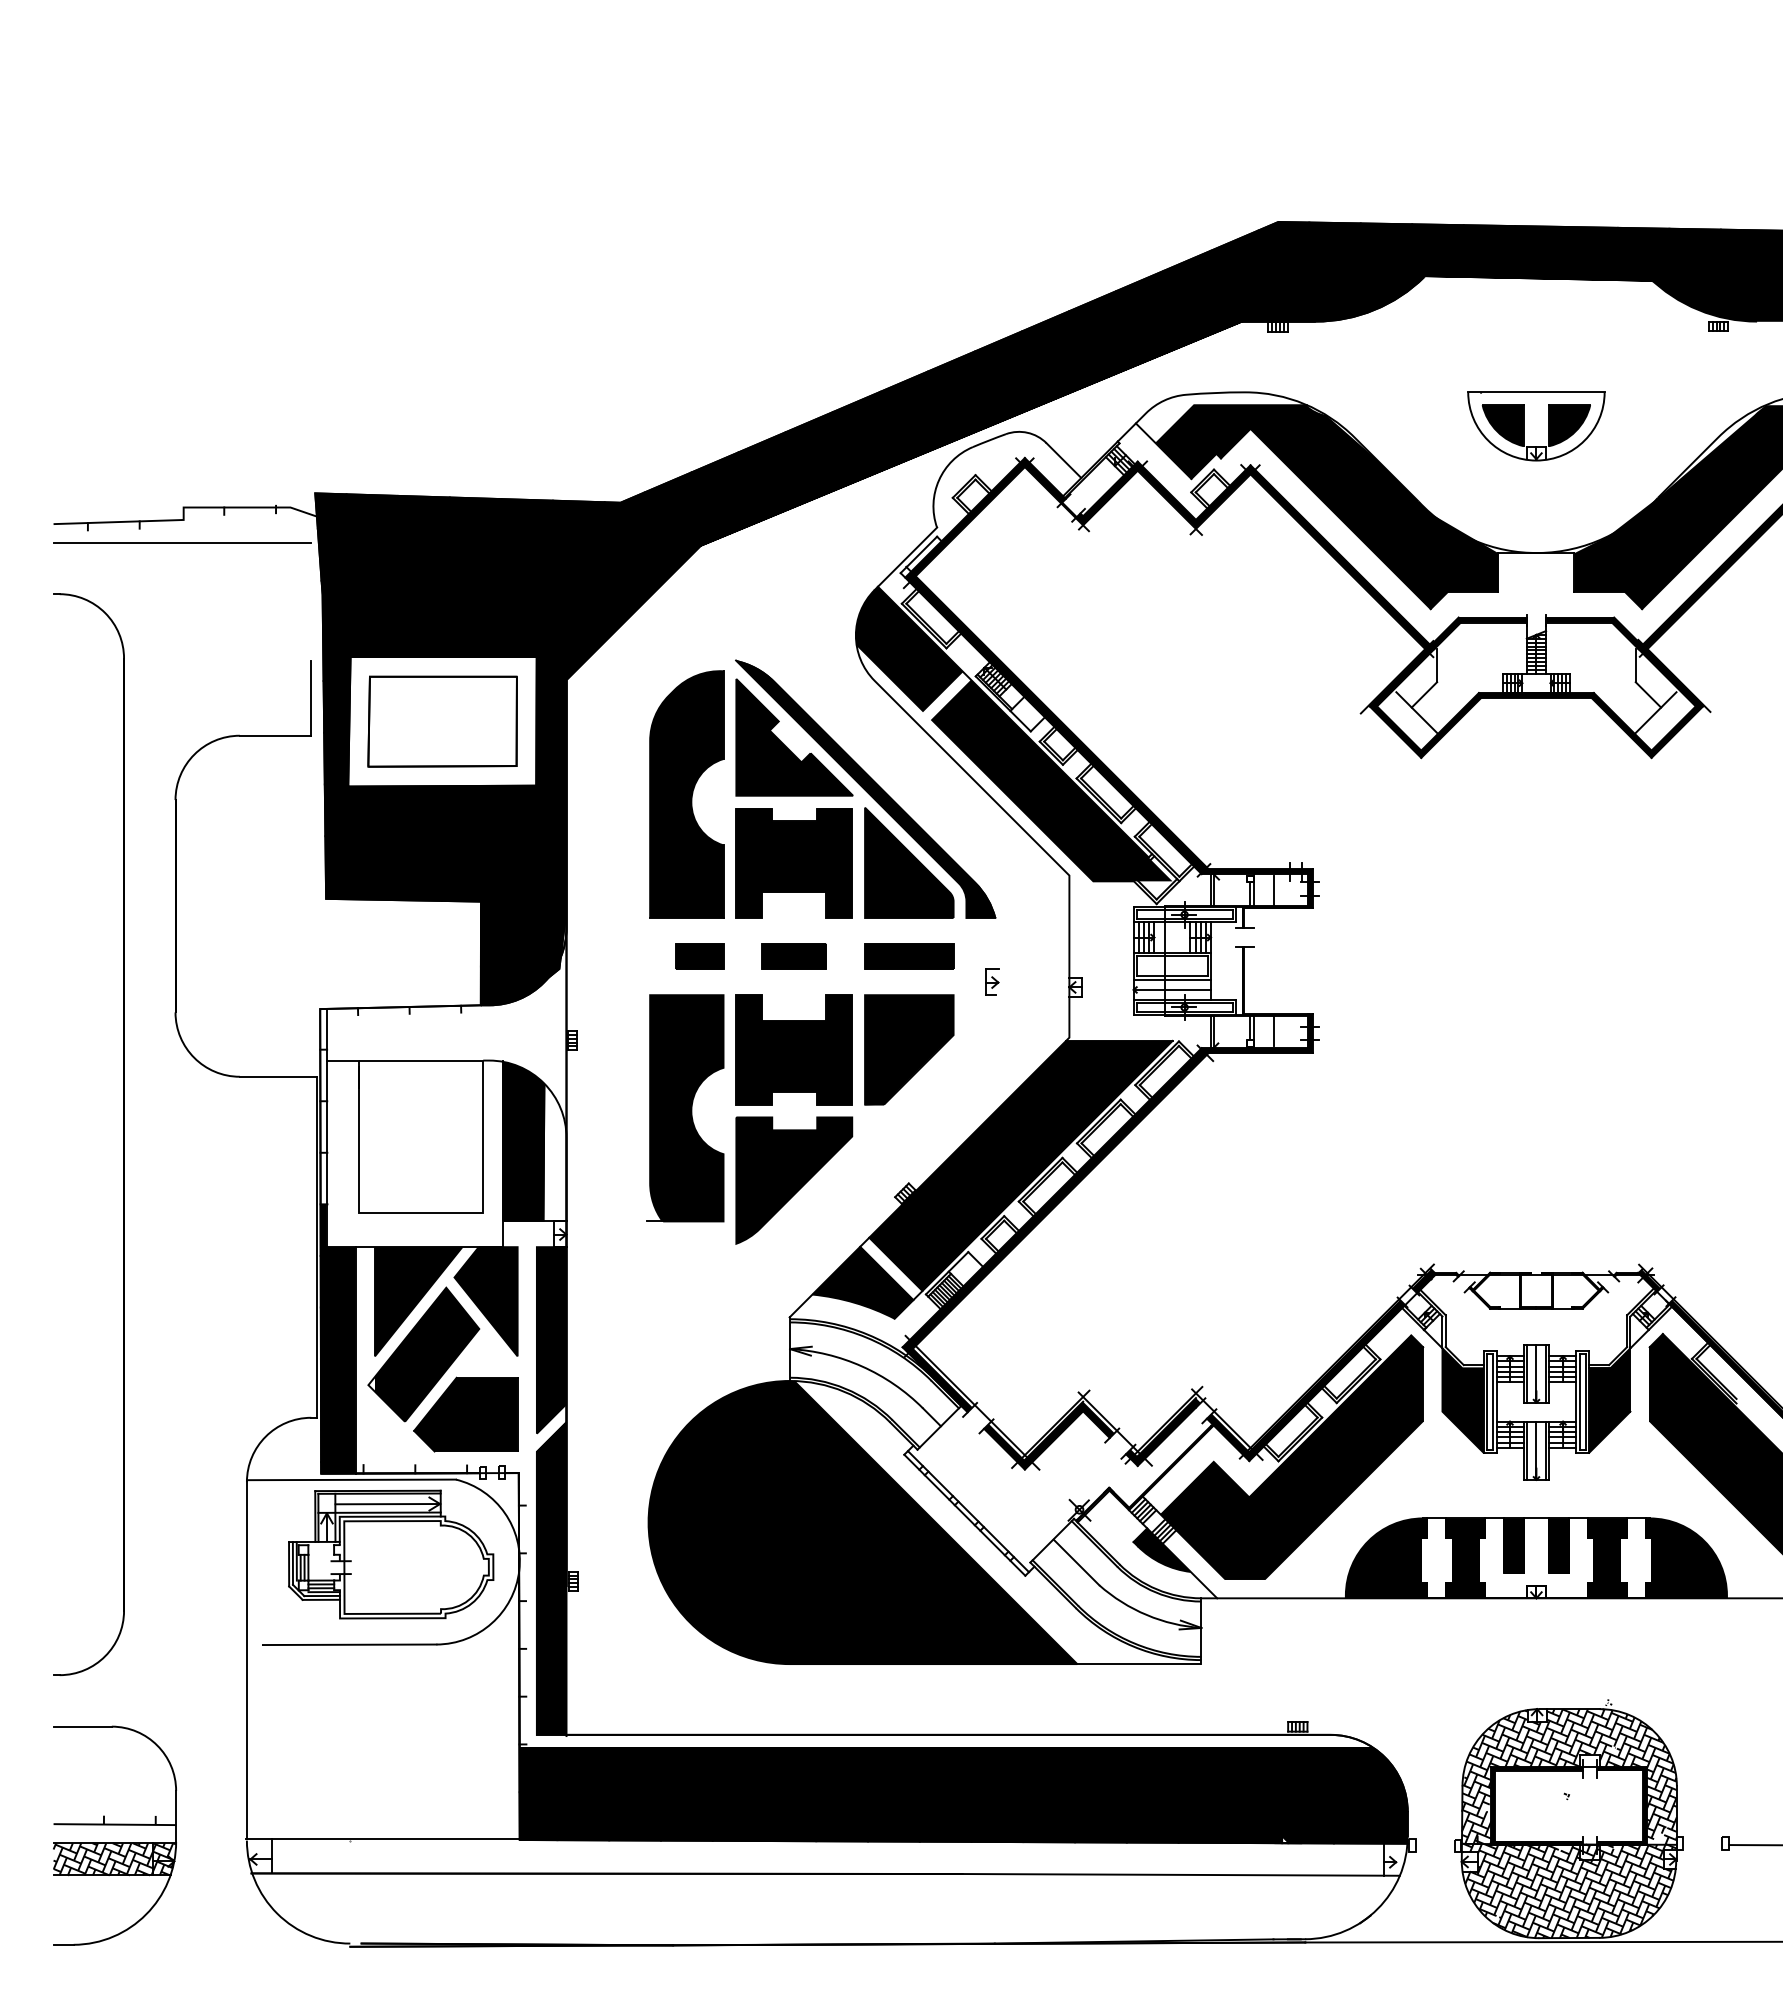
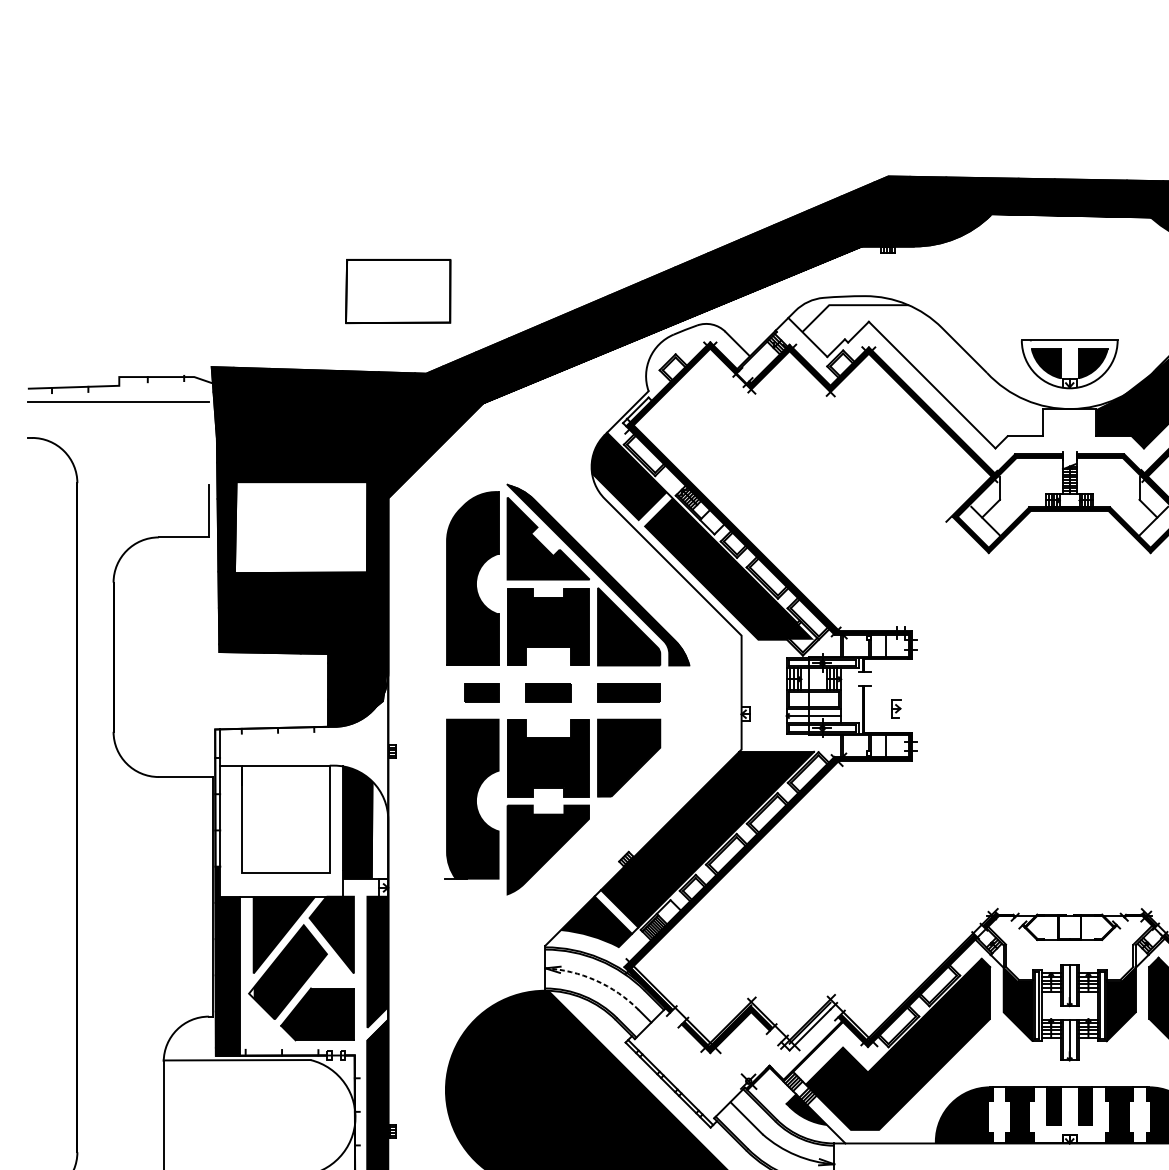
part: (1536, 426) -> (1069, 364), moved
fill: (1326, 507) -> (922, 377), removed
part: (442, 721) -> (398, 291), moved
part: (992, 981) -> (896, 707), moved
arc: (862, 1366) -> (596, 980), solid -> dashed
fill: (1163, 1431) -> (807, 1026), removed
part: (391, 1554) -> (265, 1112), removed

